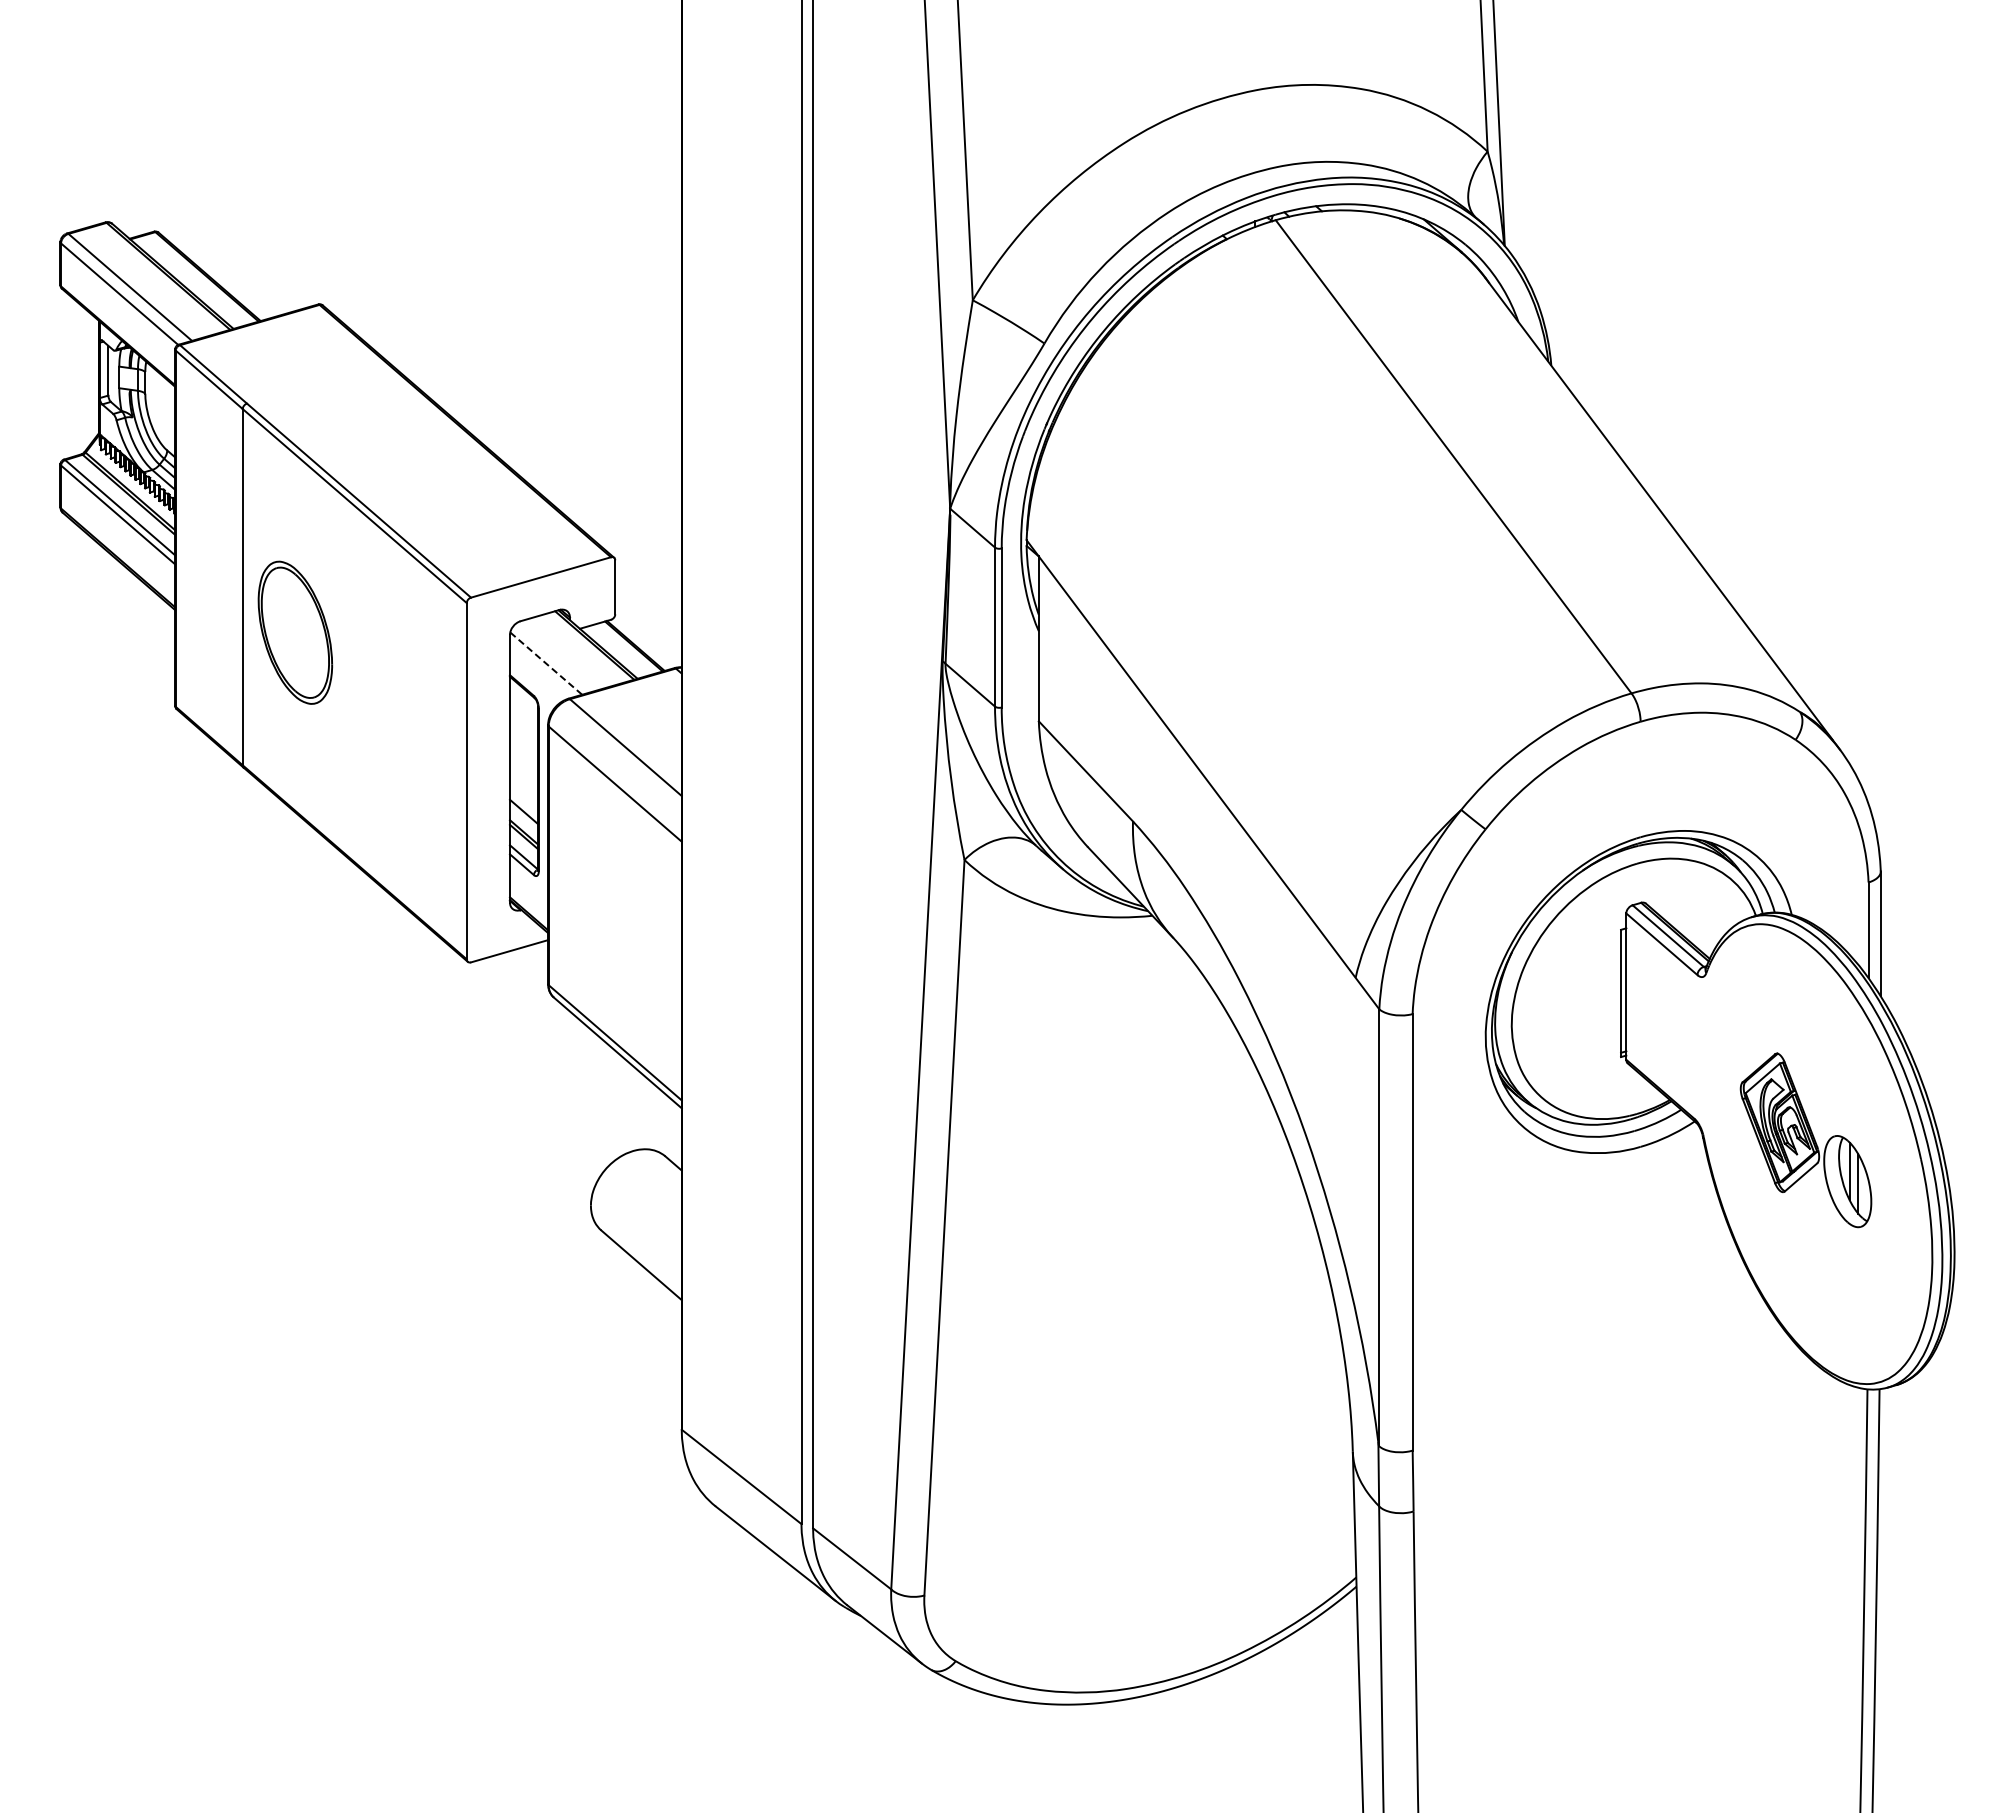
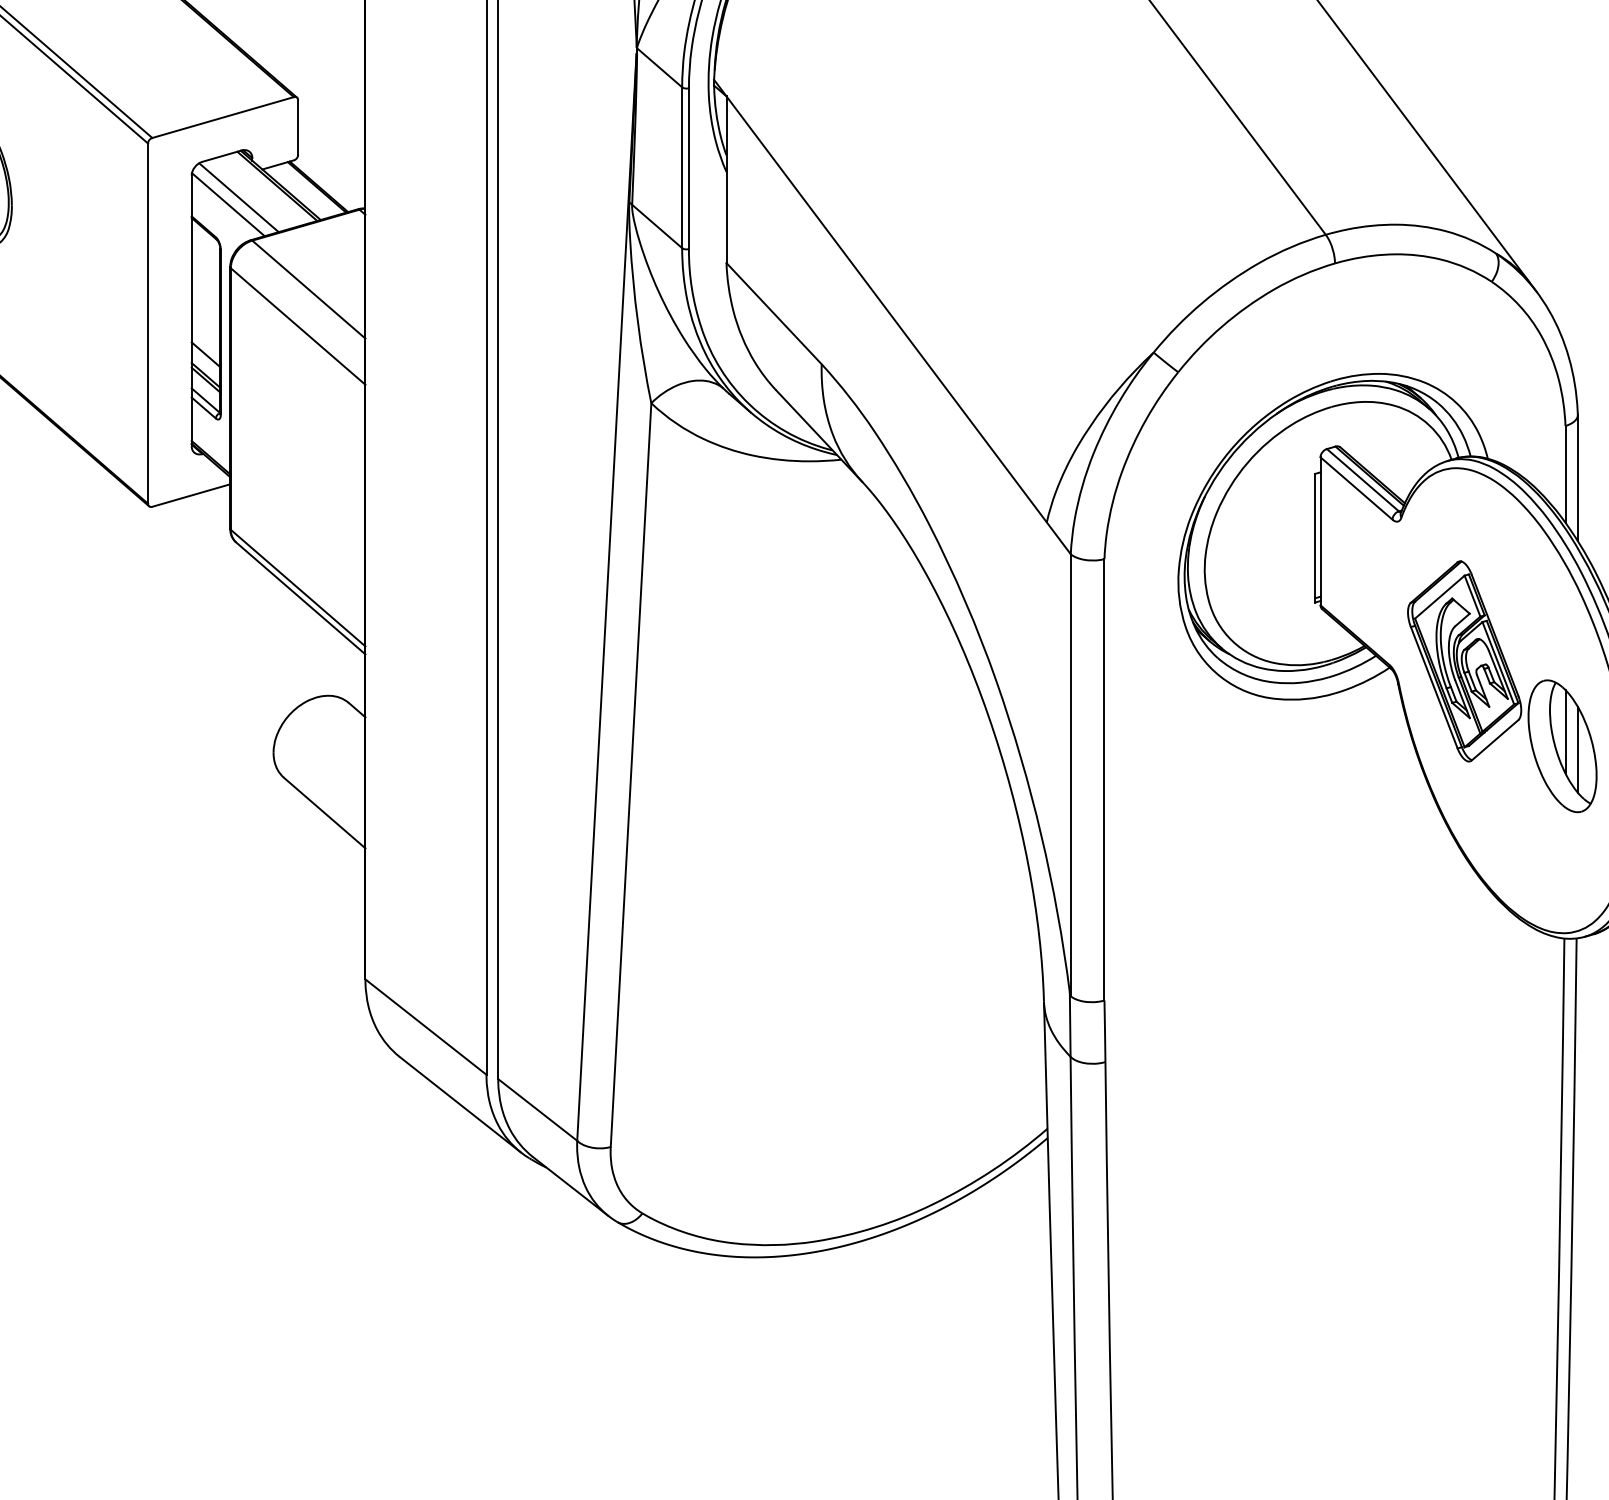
line: (556, 656) -> (238, 197), added
line: (546, 663) -> (228, 204), dashed -> solid
part: (1805, 1140) -> (1501, 686), size x1.43

